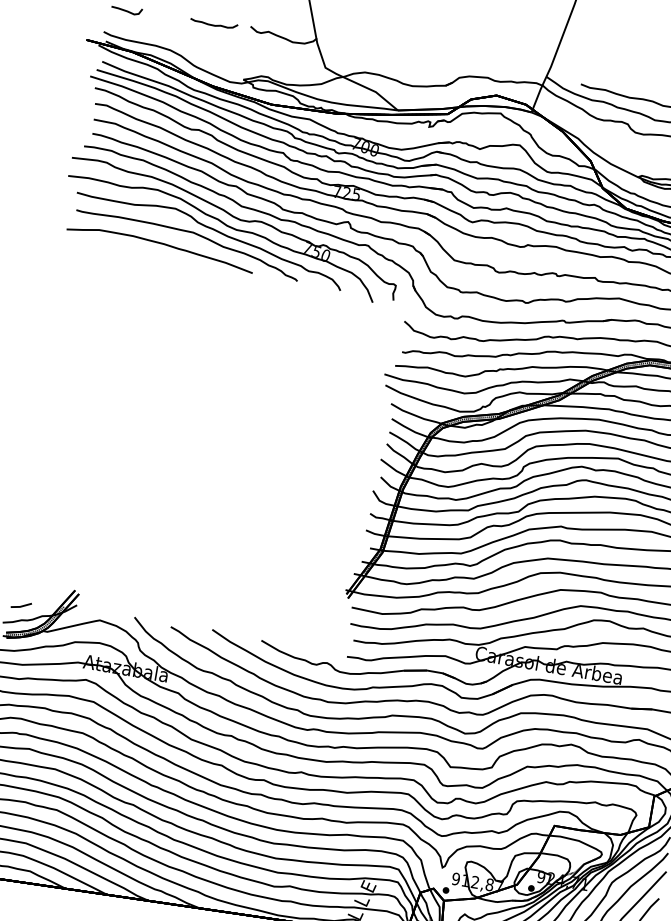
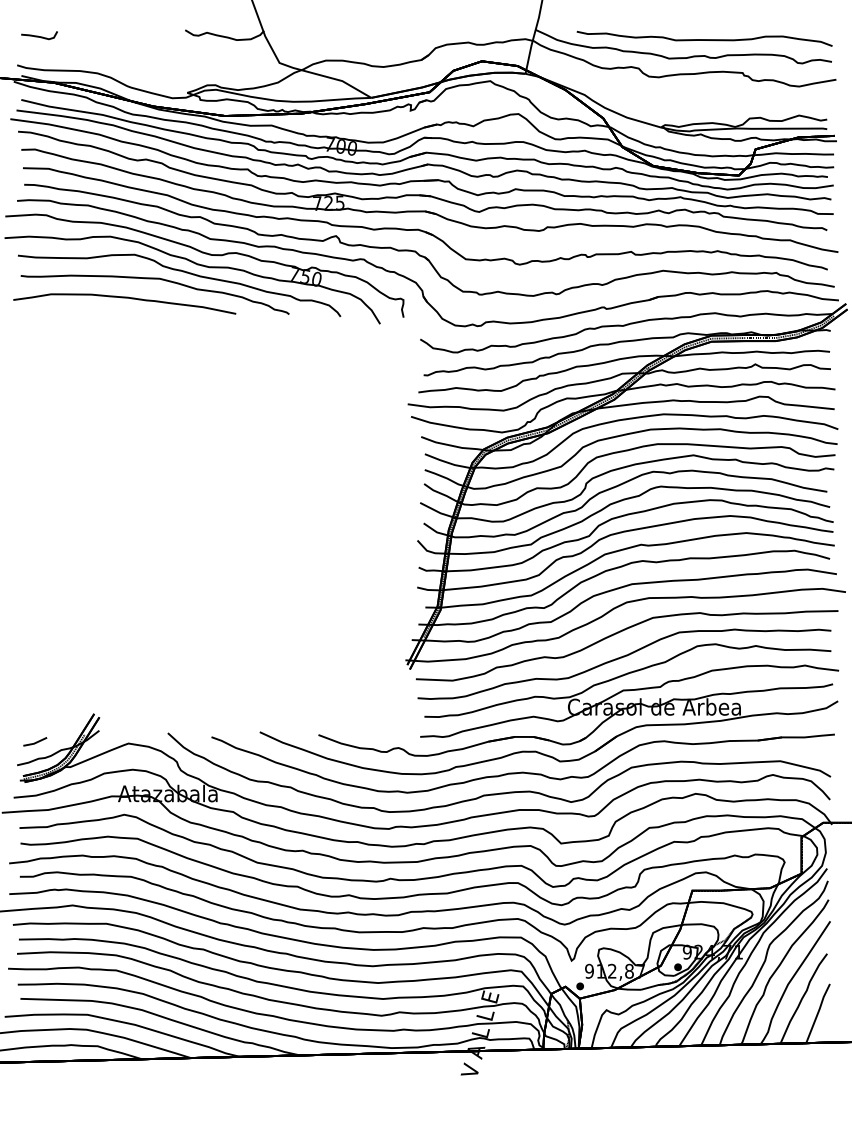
curve: (213, 24) -> (142, 35), removed

